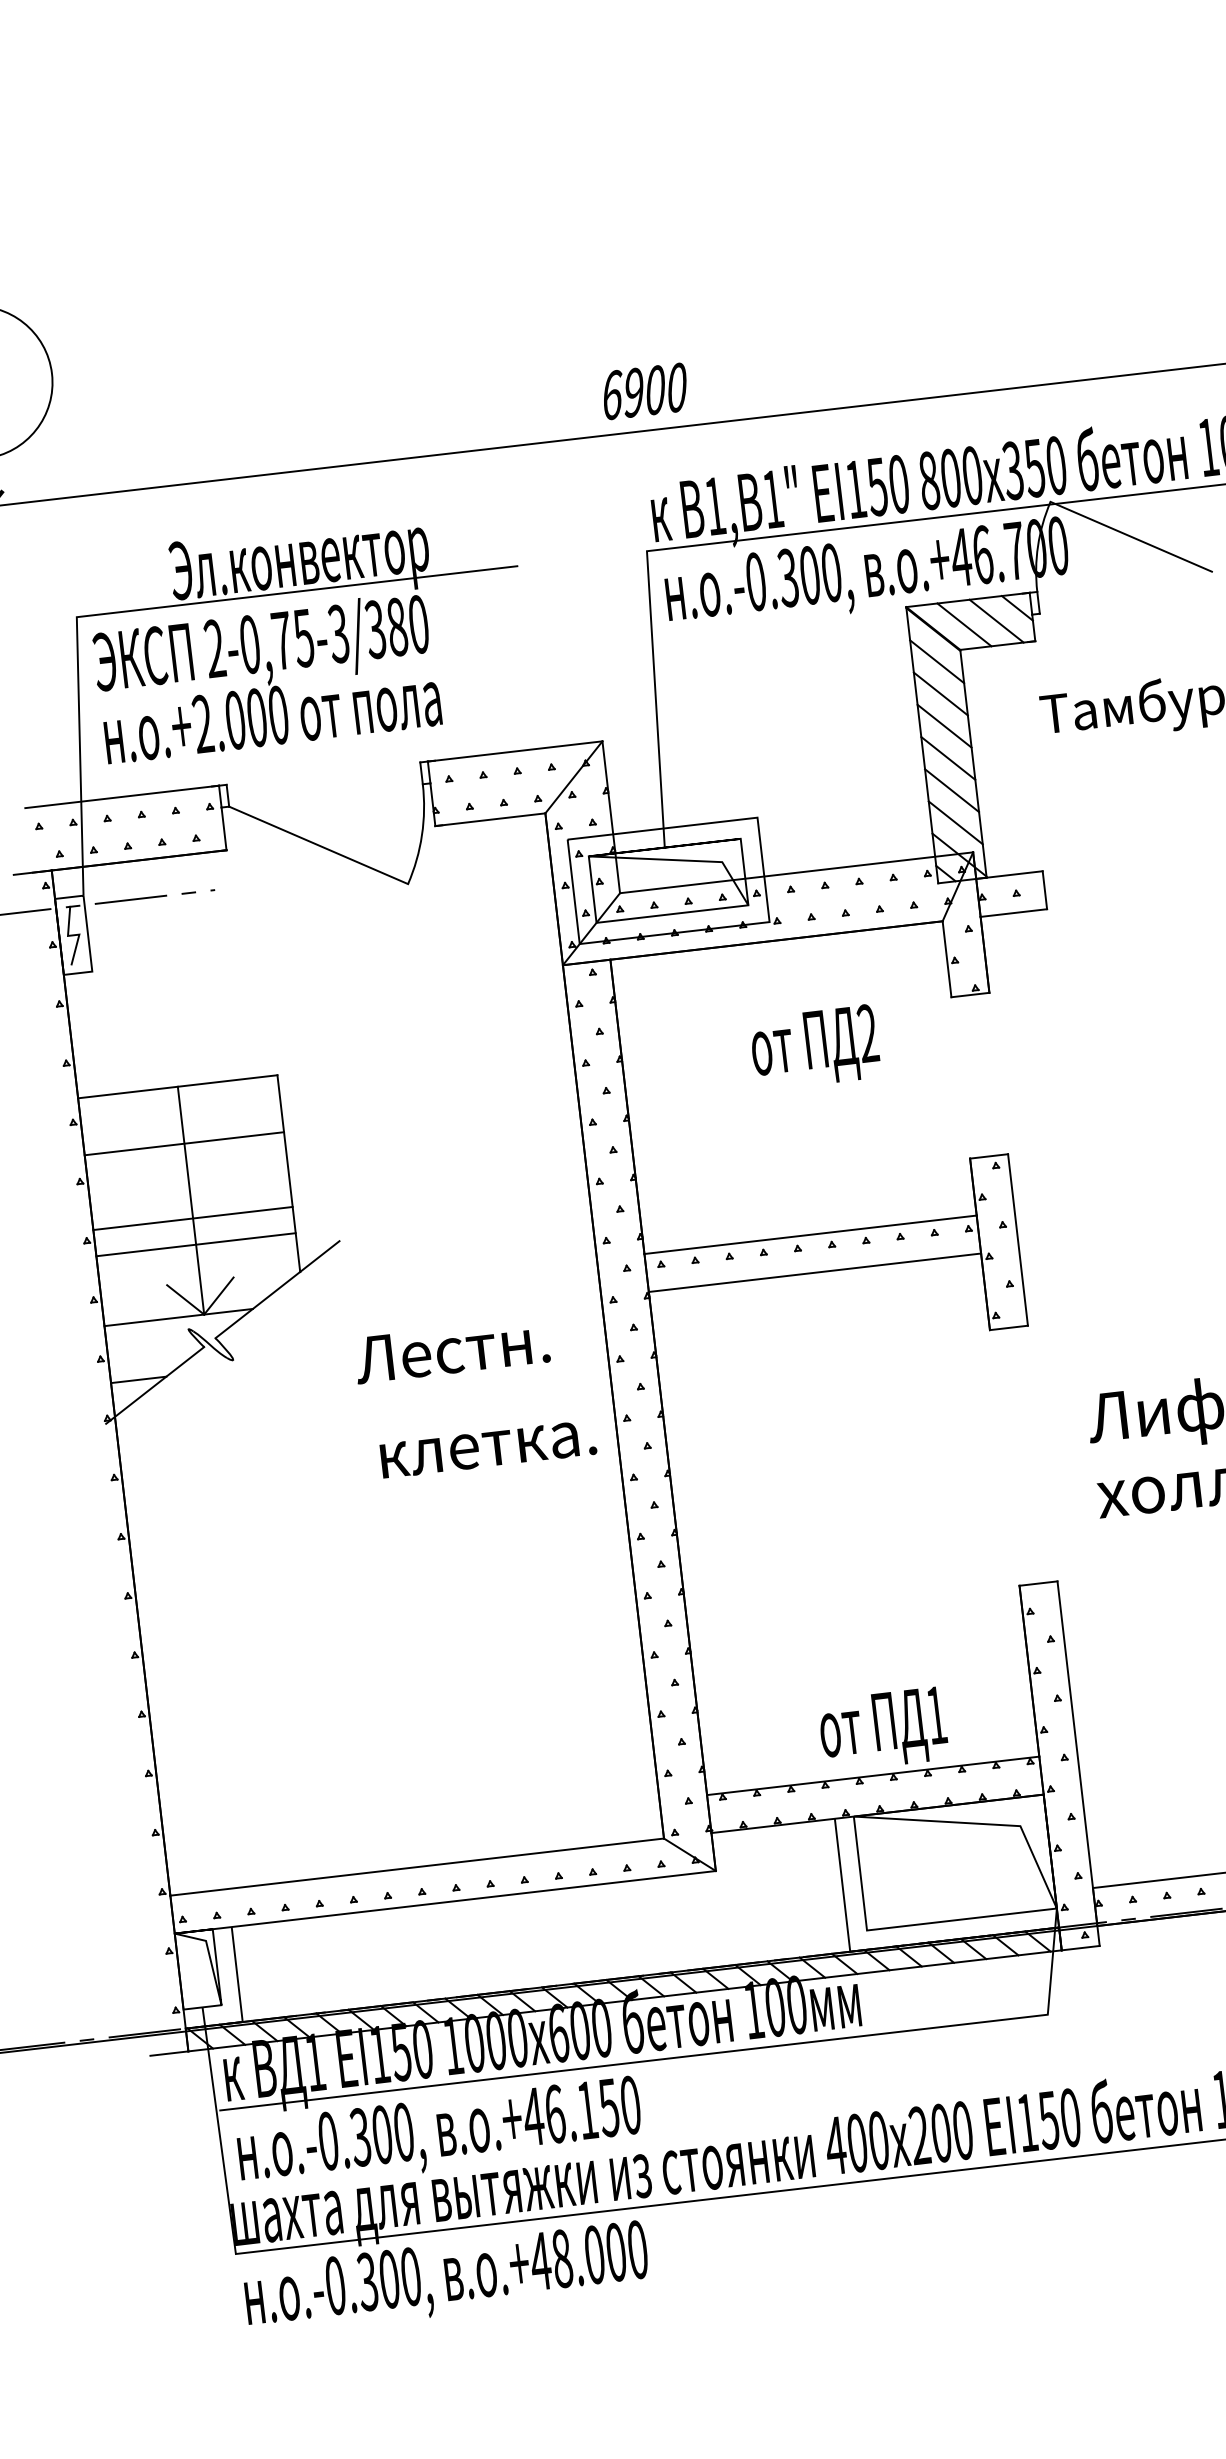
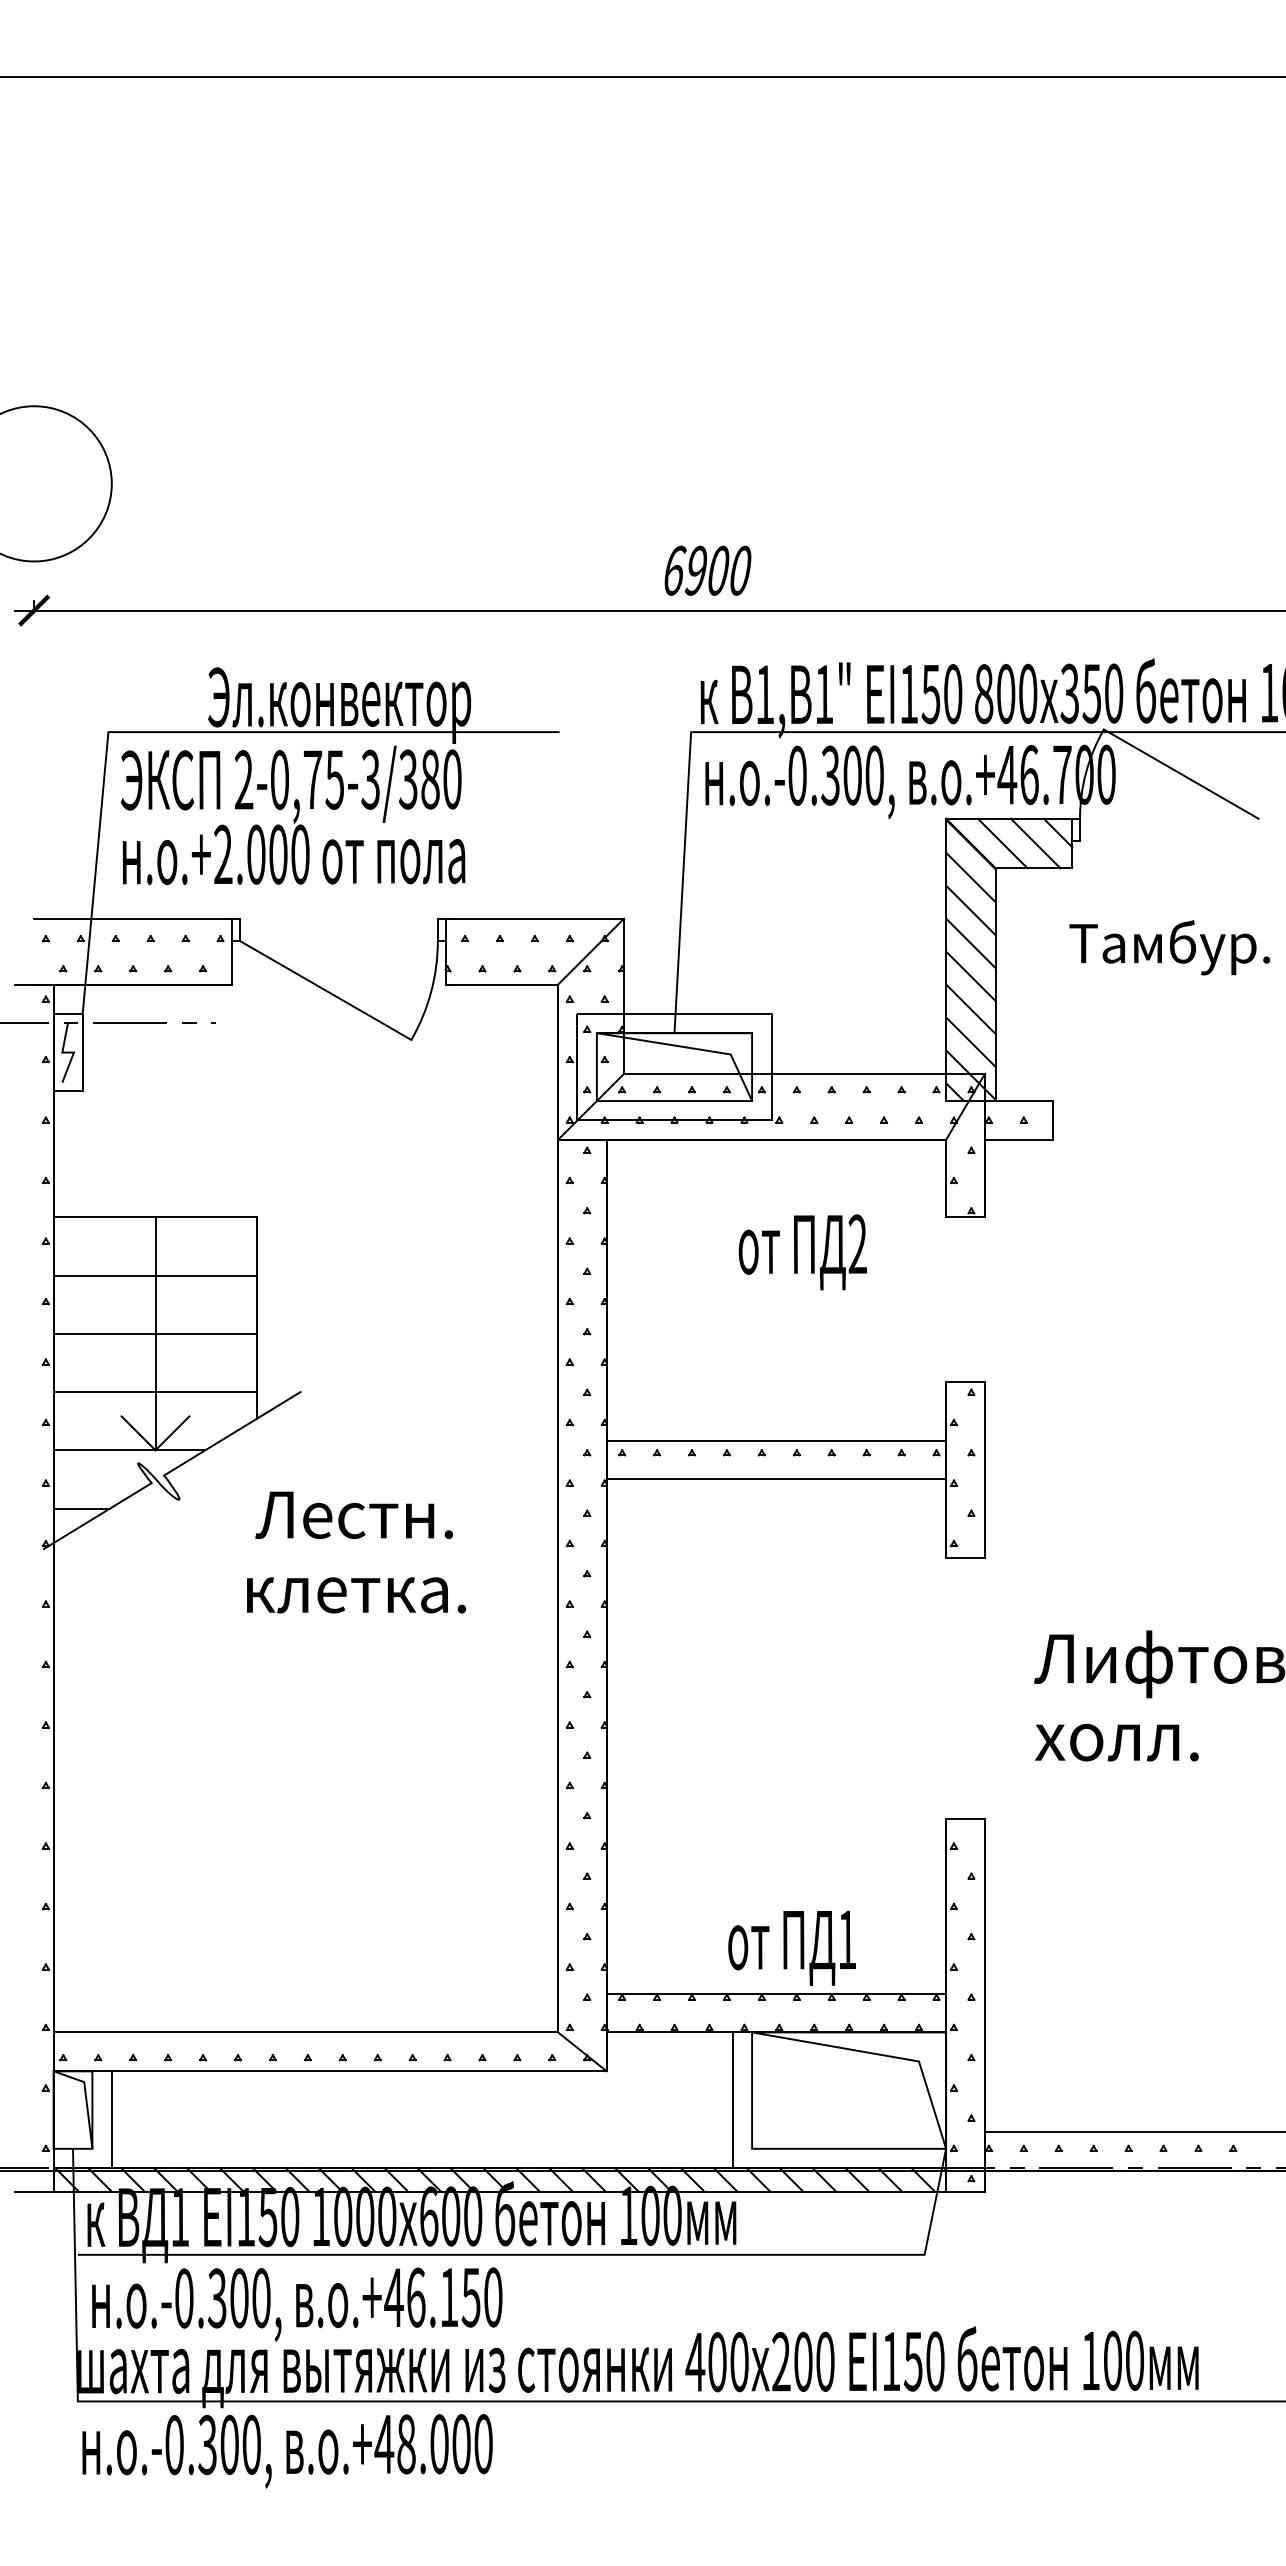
line: (193, 1218) -> (155, 1392), moved
line: (196, 1244) -> (155, 1333), moved
text: (451, 1349) -> (353, 1514), moved
text: (488, 1449) -> (356, 1595), moved

